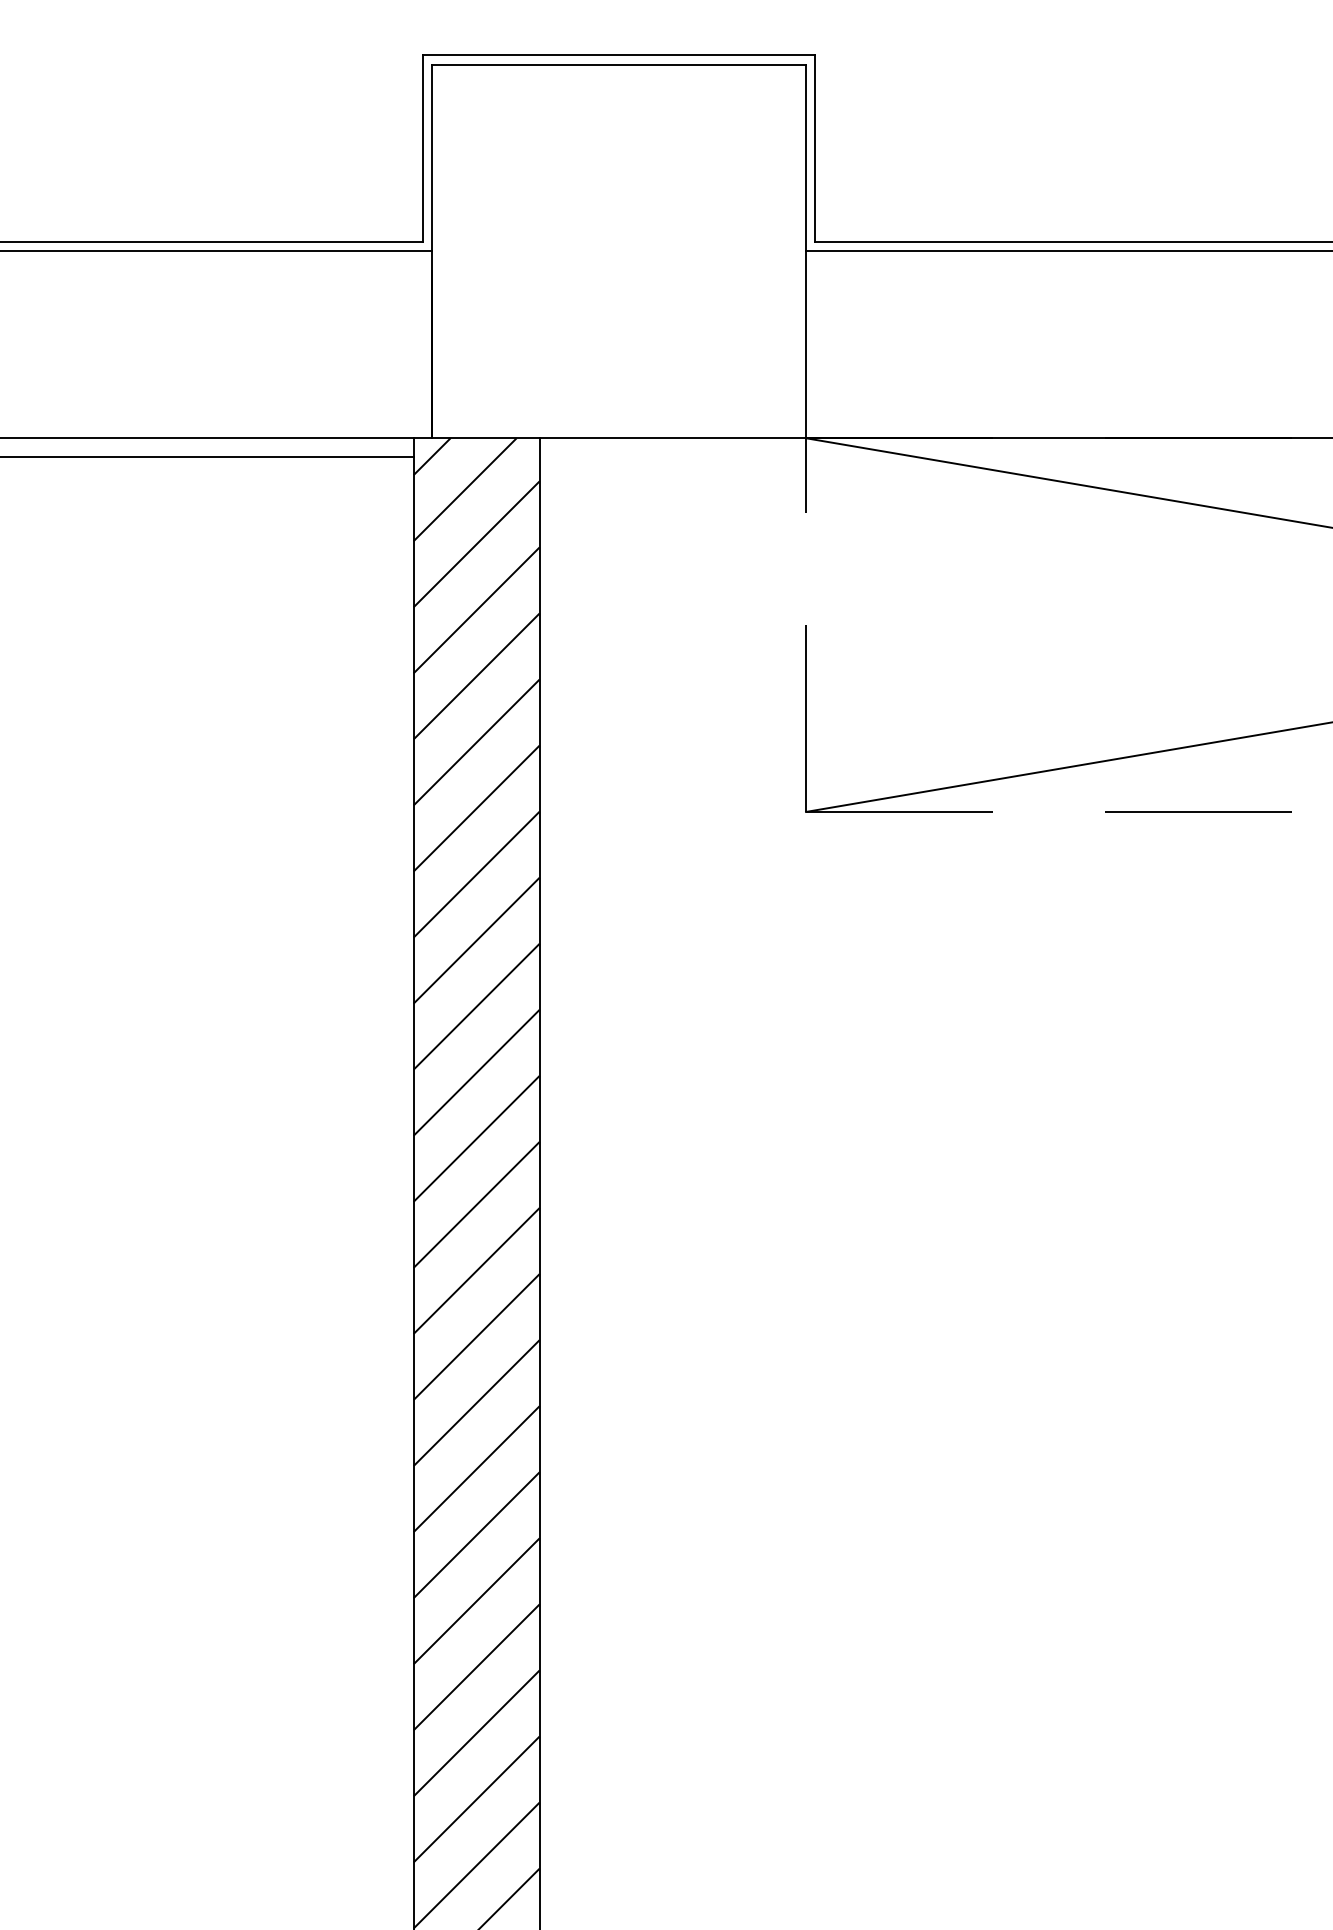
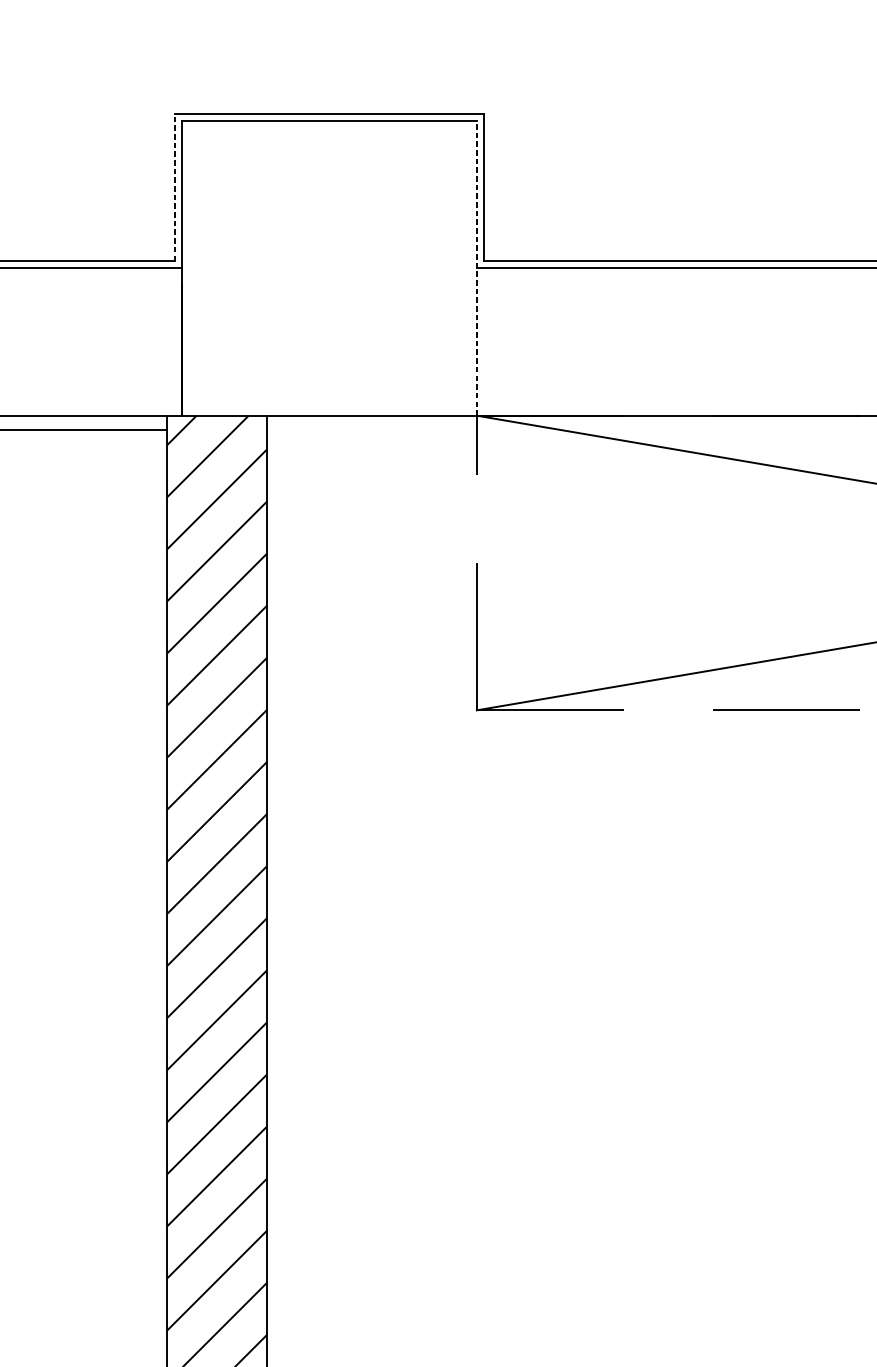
line: (422, 148) -> (174, 187), solid -> dashed
line: (806, 251) -> (477, 268), solid -> dashed

